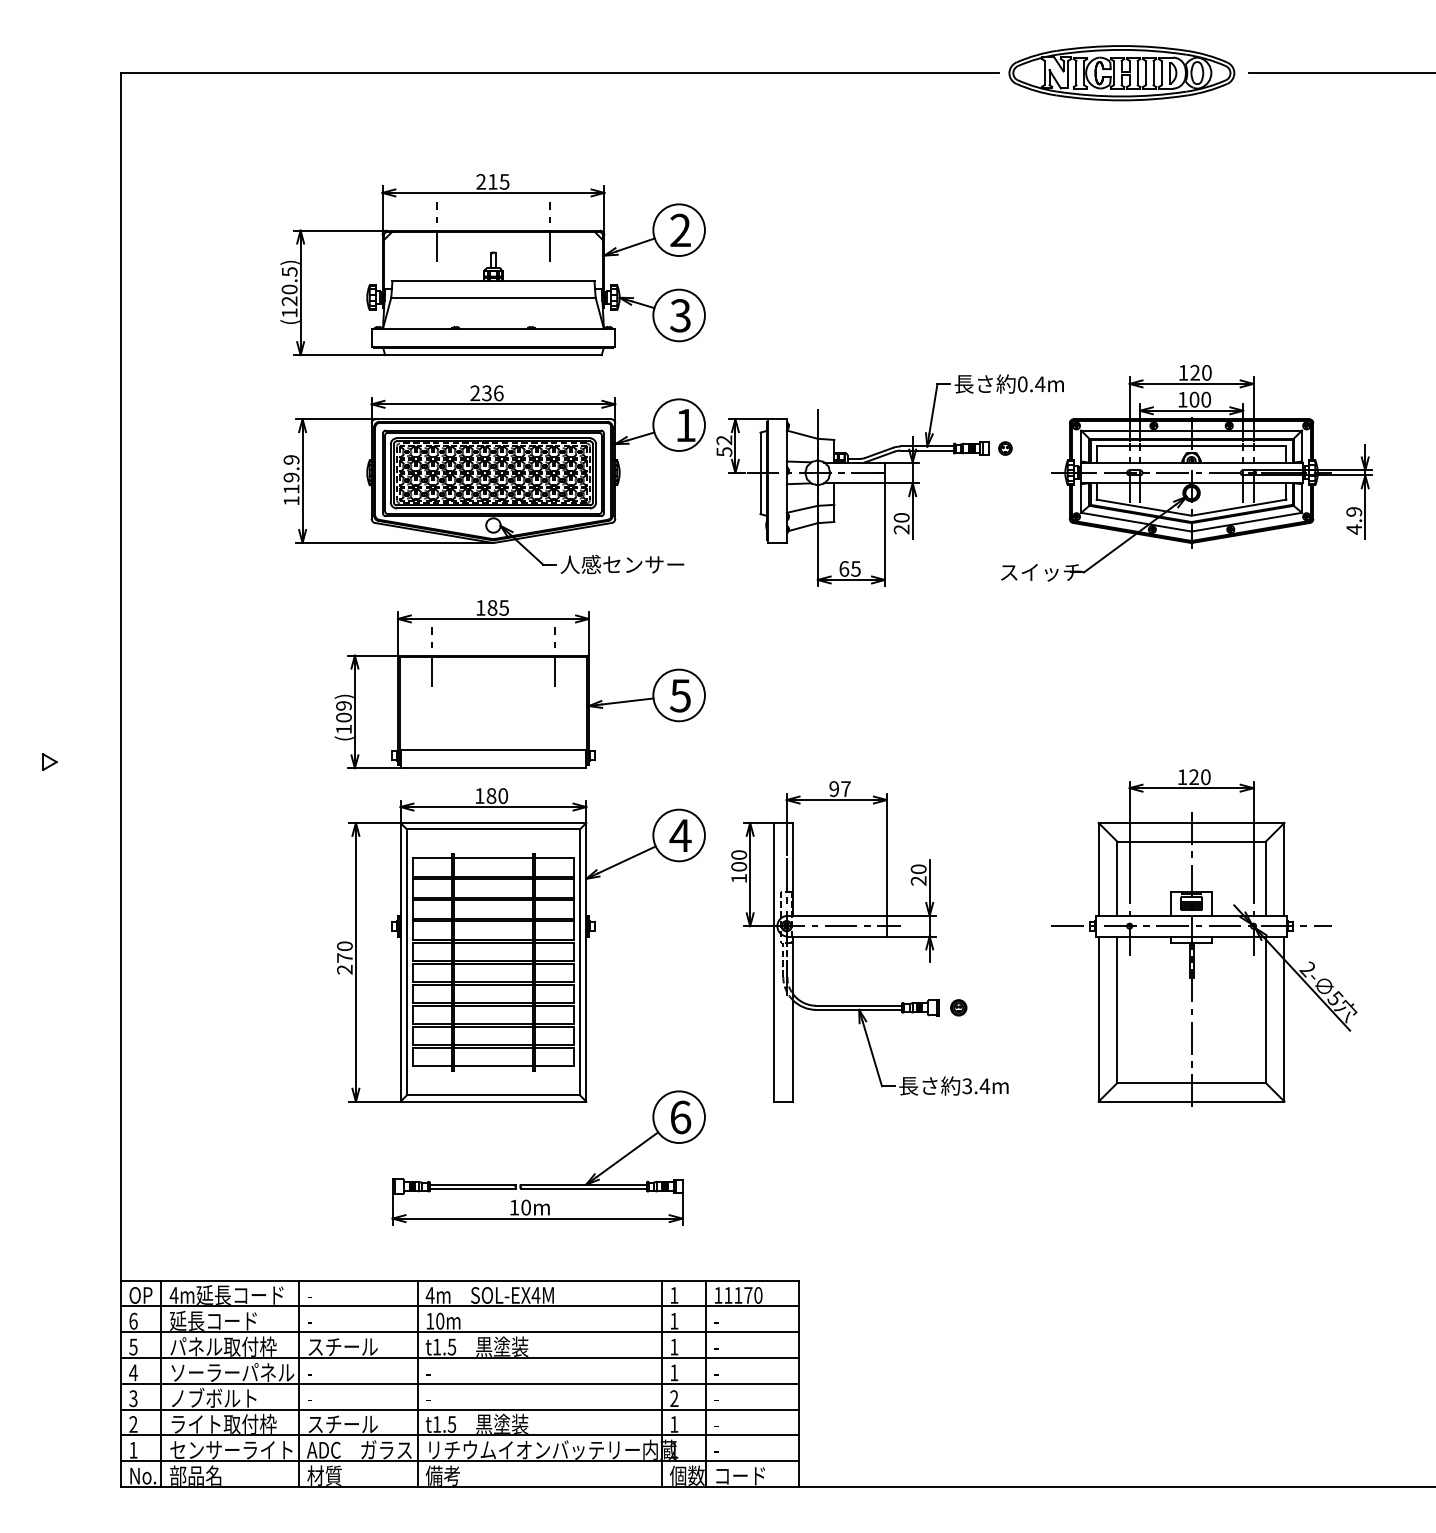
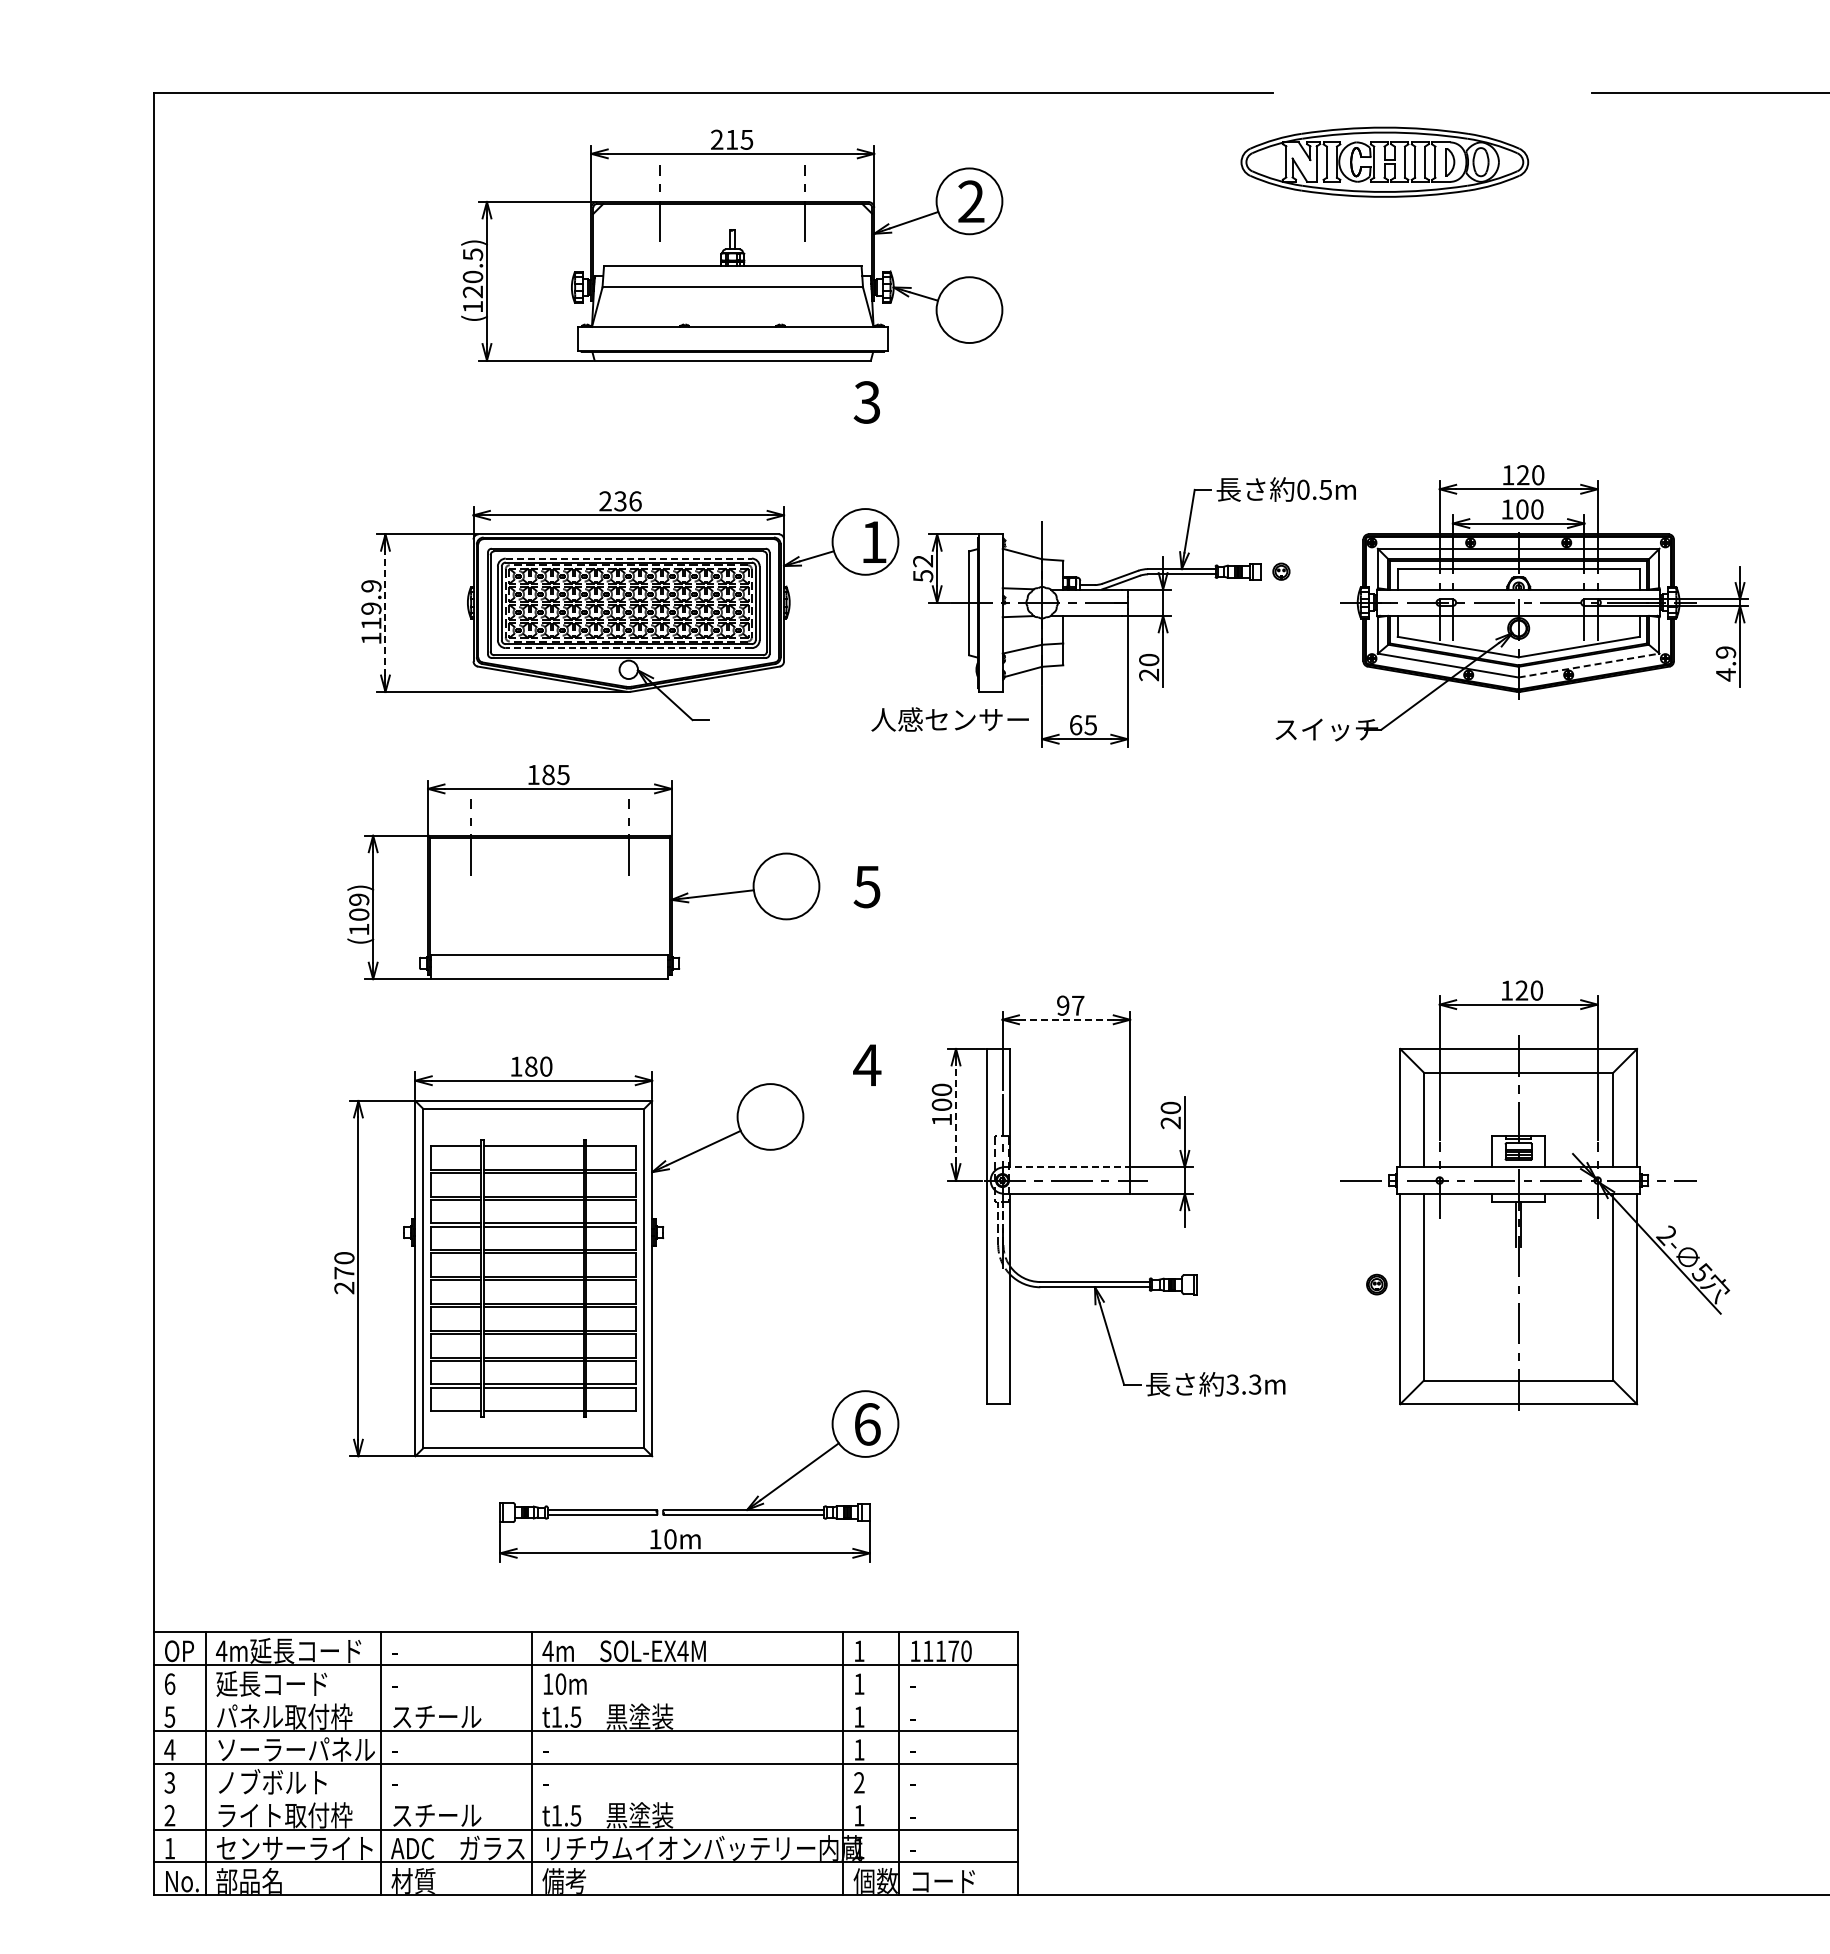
part: (1121, 72) -> (1384, 161), moved
part: (493, 264) -> (732, 245), moved
text: (1040, 384) -> (1325, 489), 0.4m -> 0.5m
line: (494, 438) -> (629, 558), solid -> dashed
line: (302, 480) -> (385, 612), solid -> dashed
line: (493, 508) -> (628, 648), solid -> dashed
line: (1247, 522) -> (1589, 665), solid -> dashed
text: (621, 564) -> (949, 719), moved
part: (519, 684) -> (583, 872), moved
part: (49, 762) -> (63, 971), removed
line: (836, 799) -> (1065, 1019), solid -> dashed
line: (750, 874) -> (956, 1114), solid -> dashed
line: (837, 915) -> (1067, 1167), solid -> dashed
part: (521, 944) -> (569, 1256), moved
part: (958, 1007) -> (1376, 1284), moved
text: (984, 1086) -> (1254, 1384), 3.4m -> 3.3m
line: (459, 1332) -> (585, 1698), removed
line: (459, 1409) -> (585, 1796), removed

